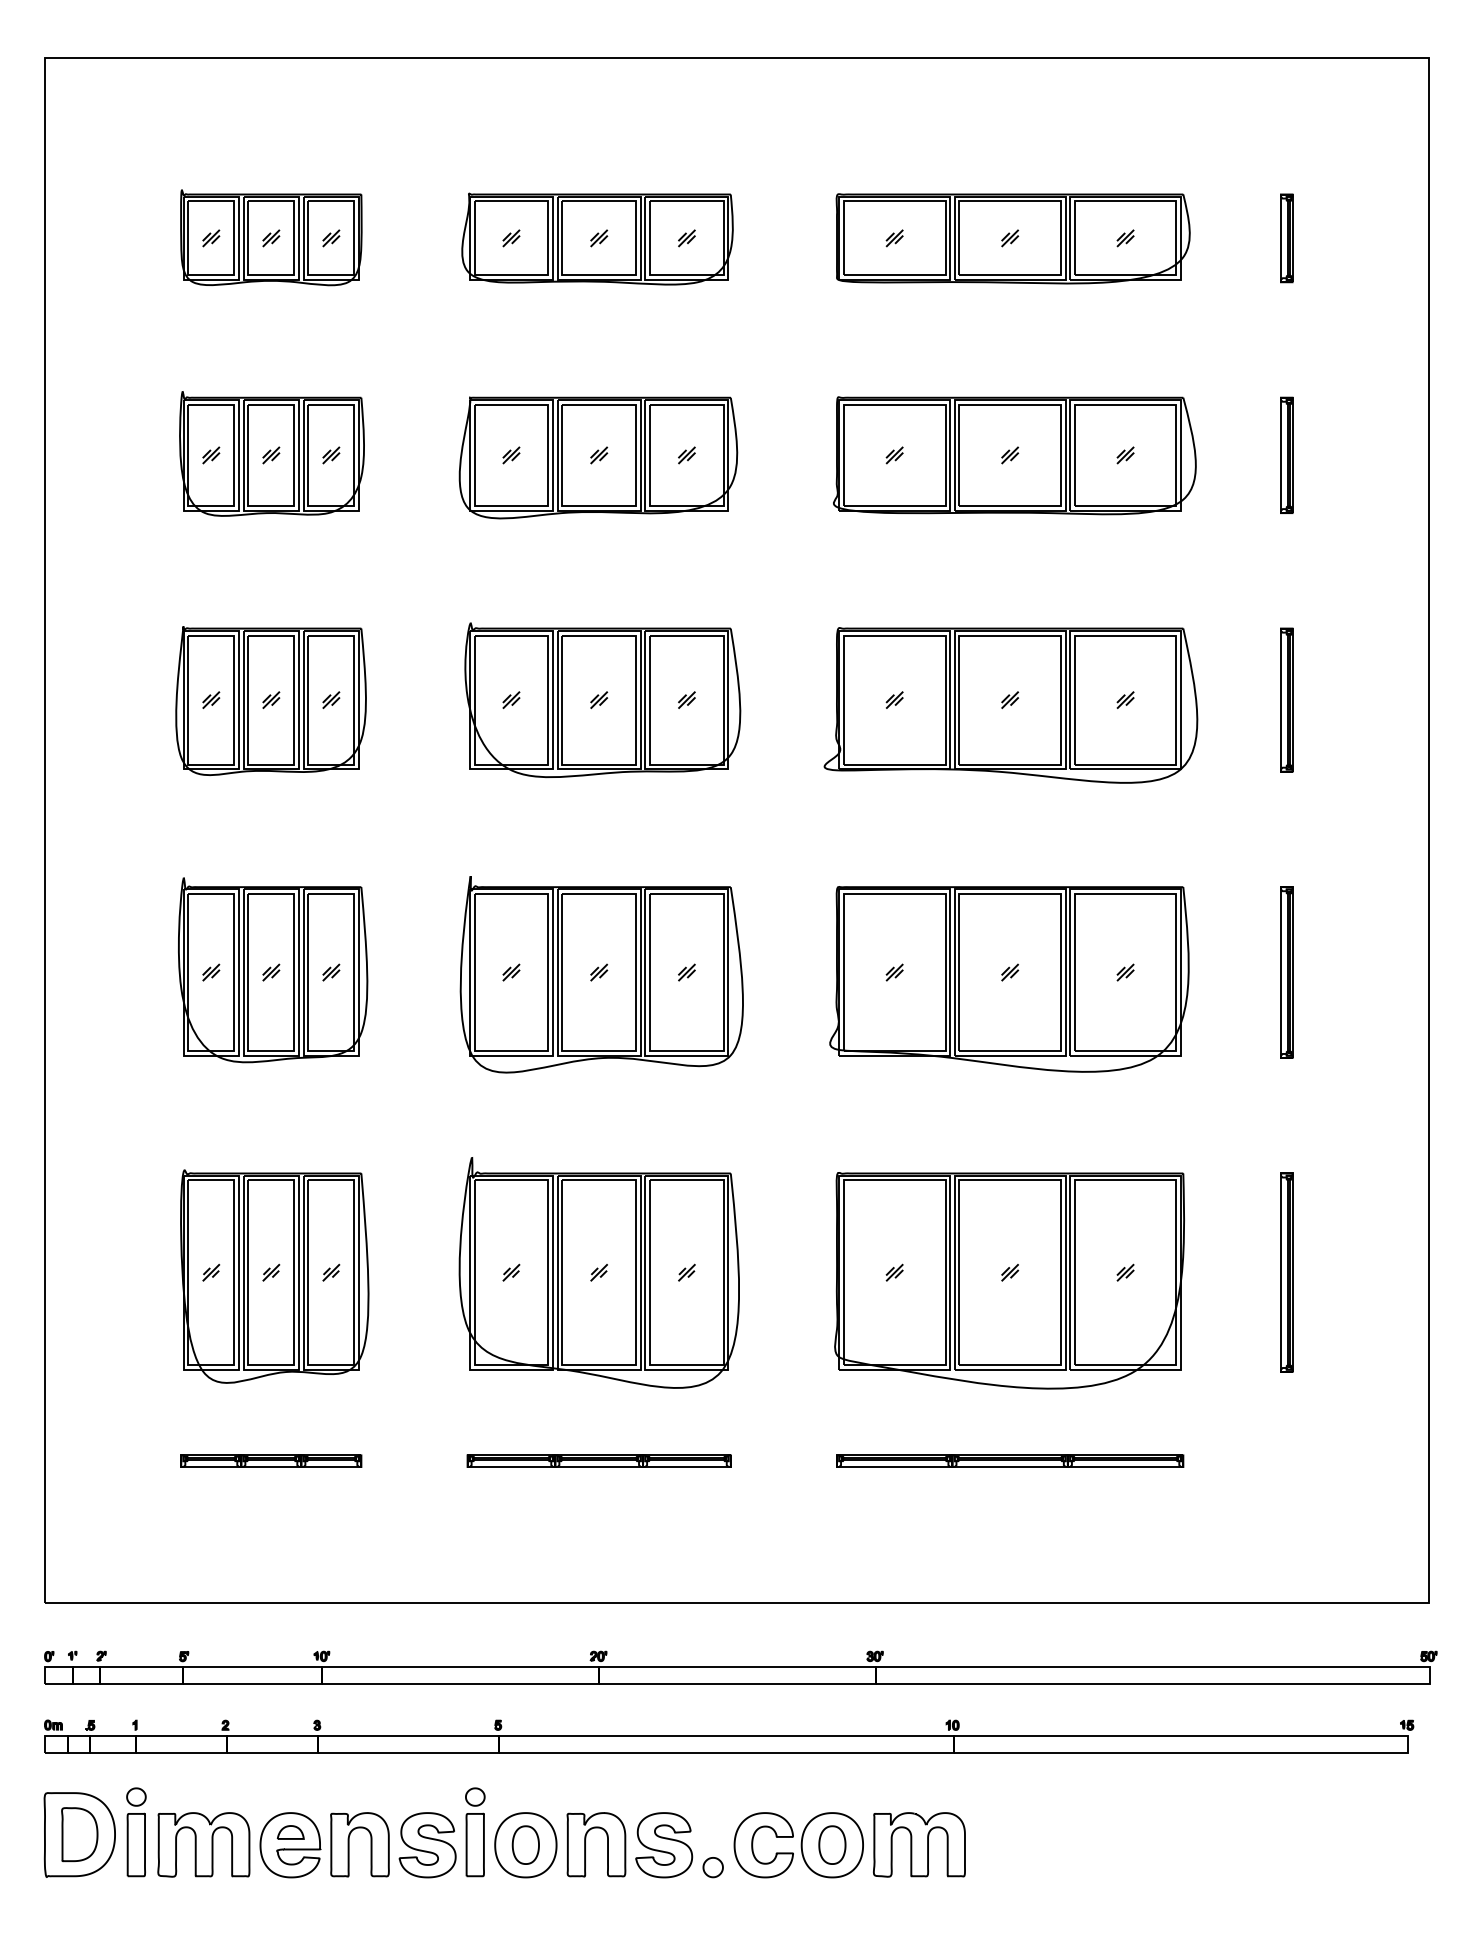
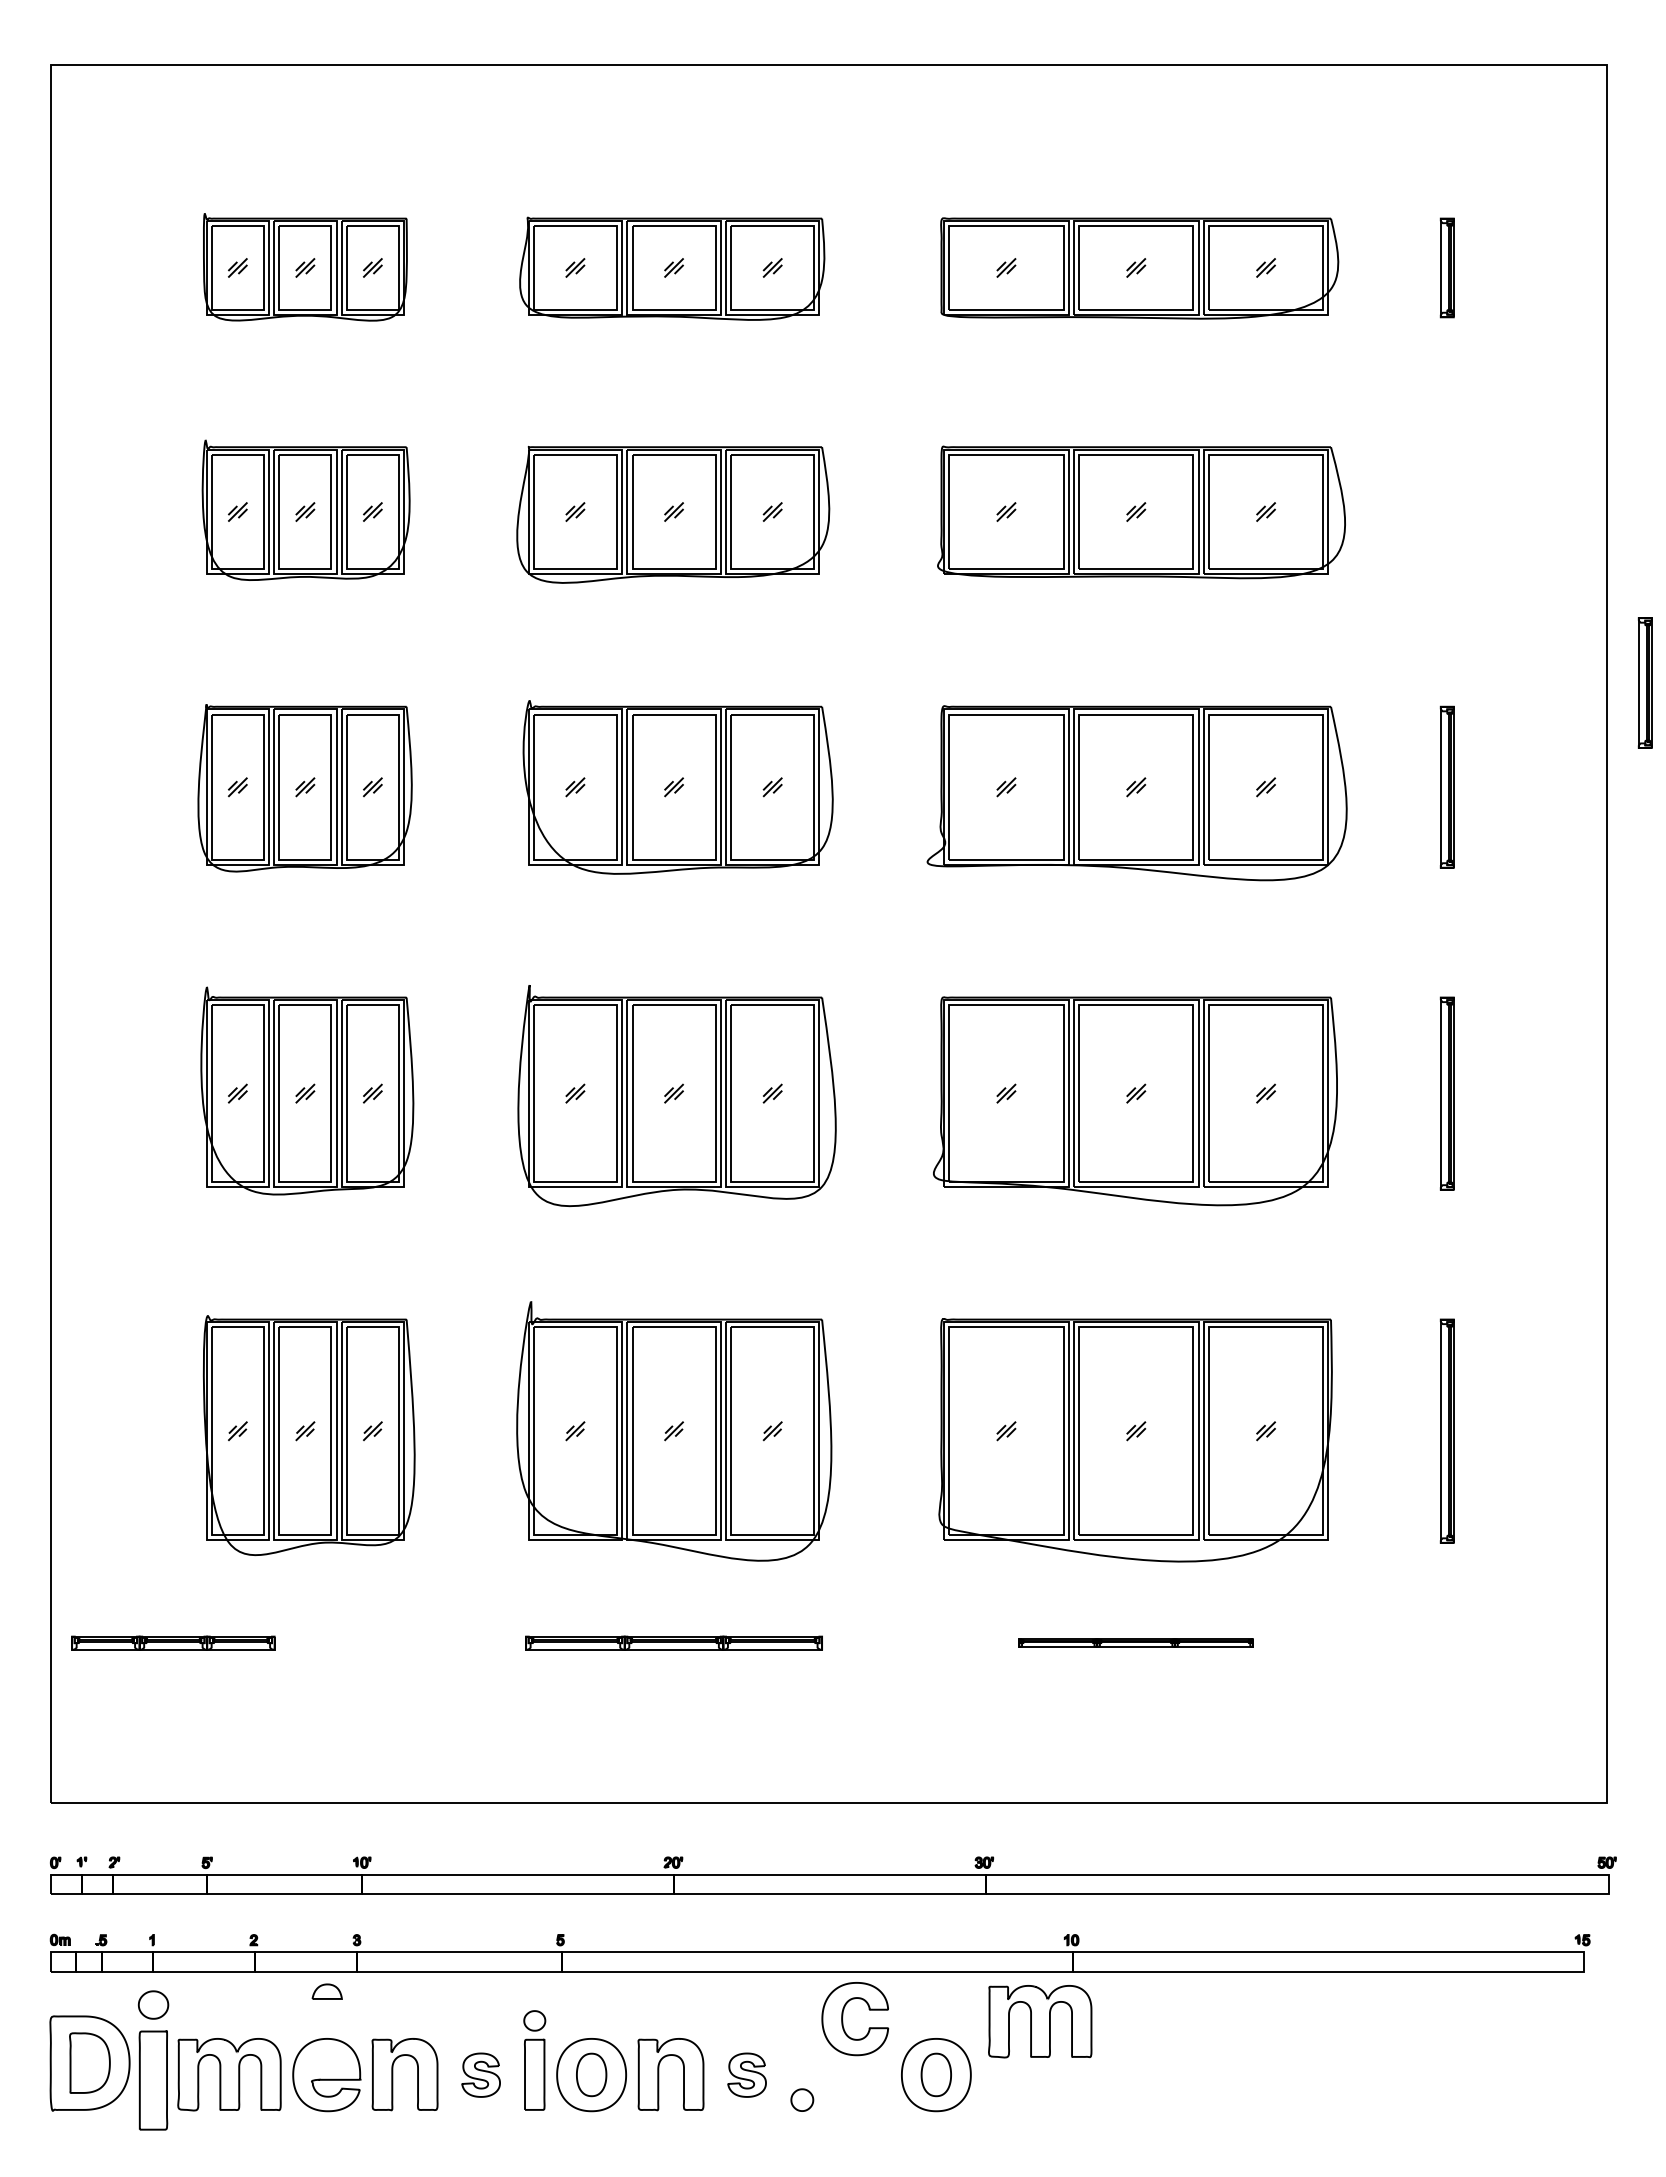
part: (1286, 454) -> (1644, 682), moved
part: (271, 1460) -> (173, 1642), moved
part: (1009, 1460) -> (1135, 1642), size x0.6
part: (136, 1832) -> (153, 2060), size x1.4
part: (290, 1832) -> (326, 1991), moved
part: (919, 1844) -> (1040, 2021), moved
part: (427, 1845) -> (480, 2075), size x0.6
part: (663, 1845) -> (746, 2075), size x0.6
part: (753, 1846) -> (843, 2020), moved

